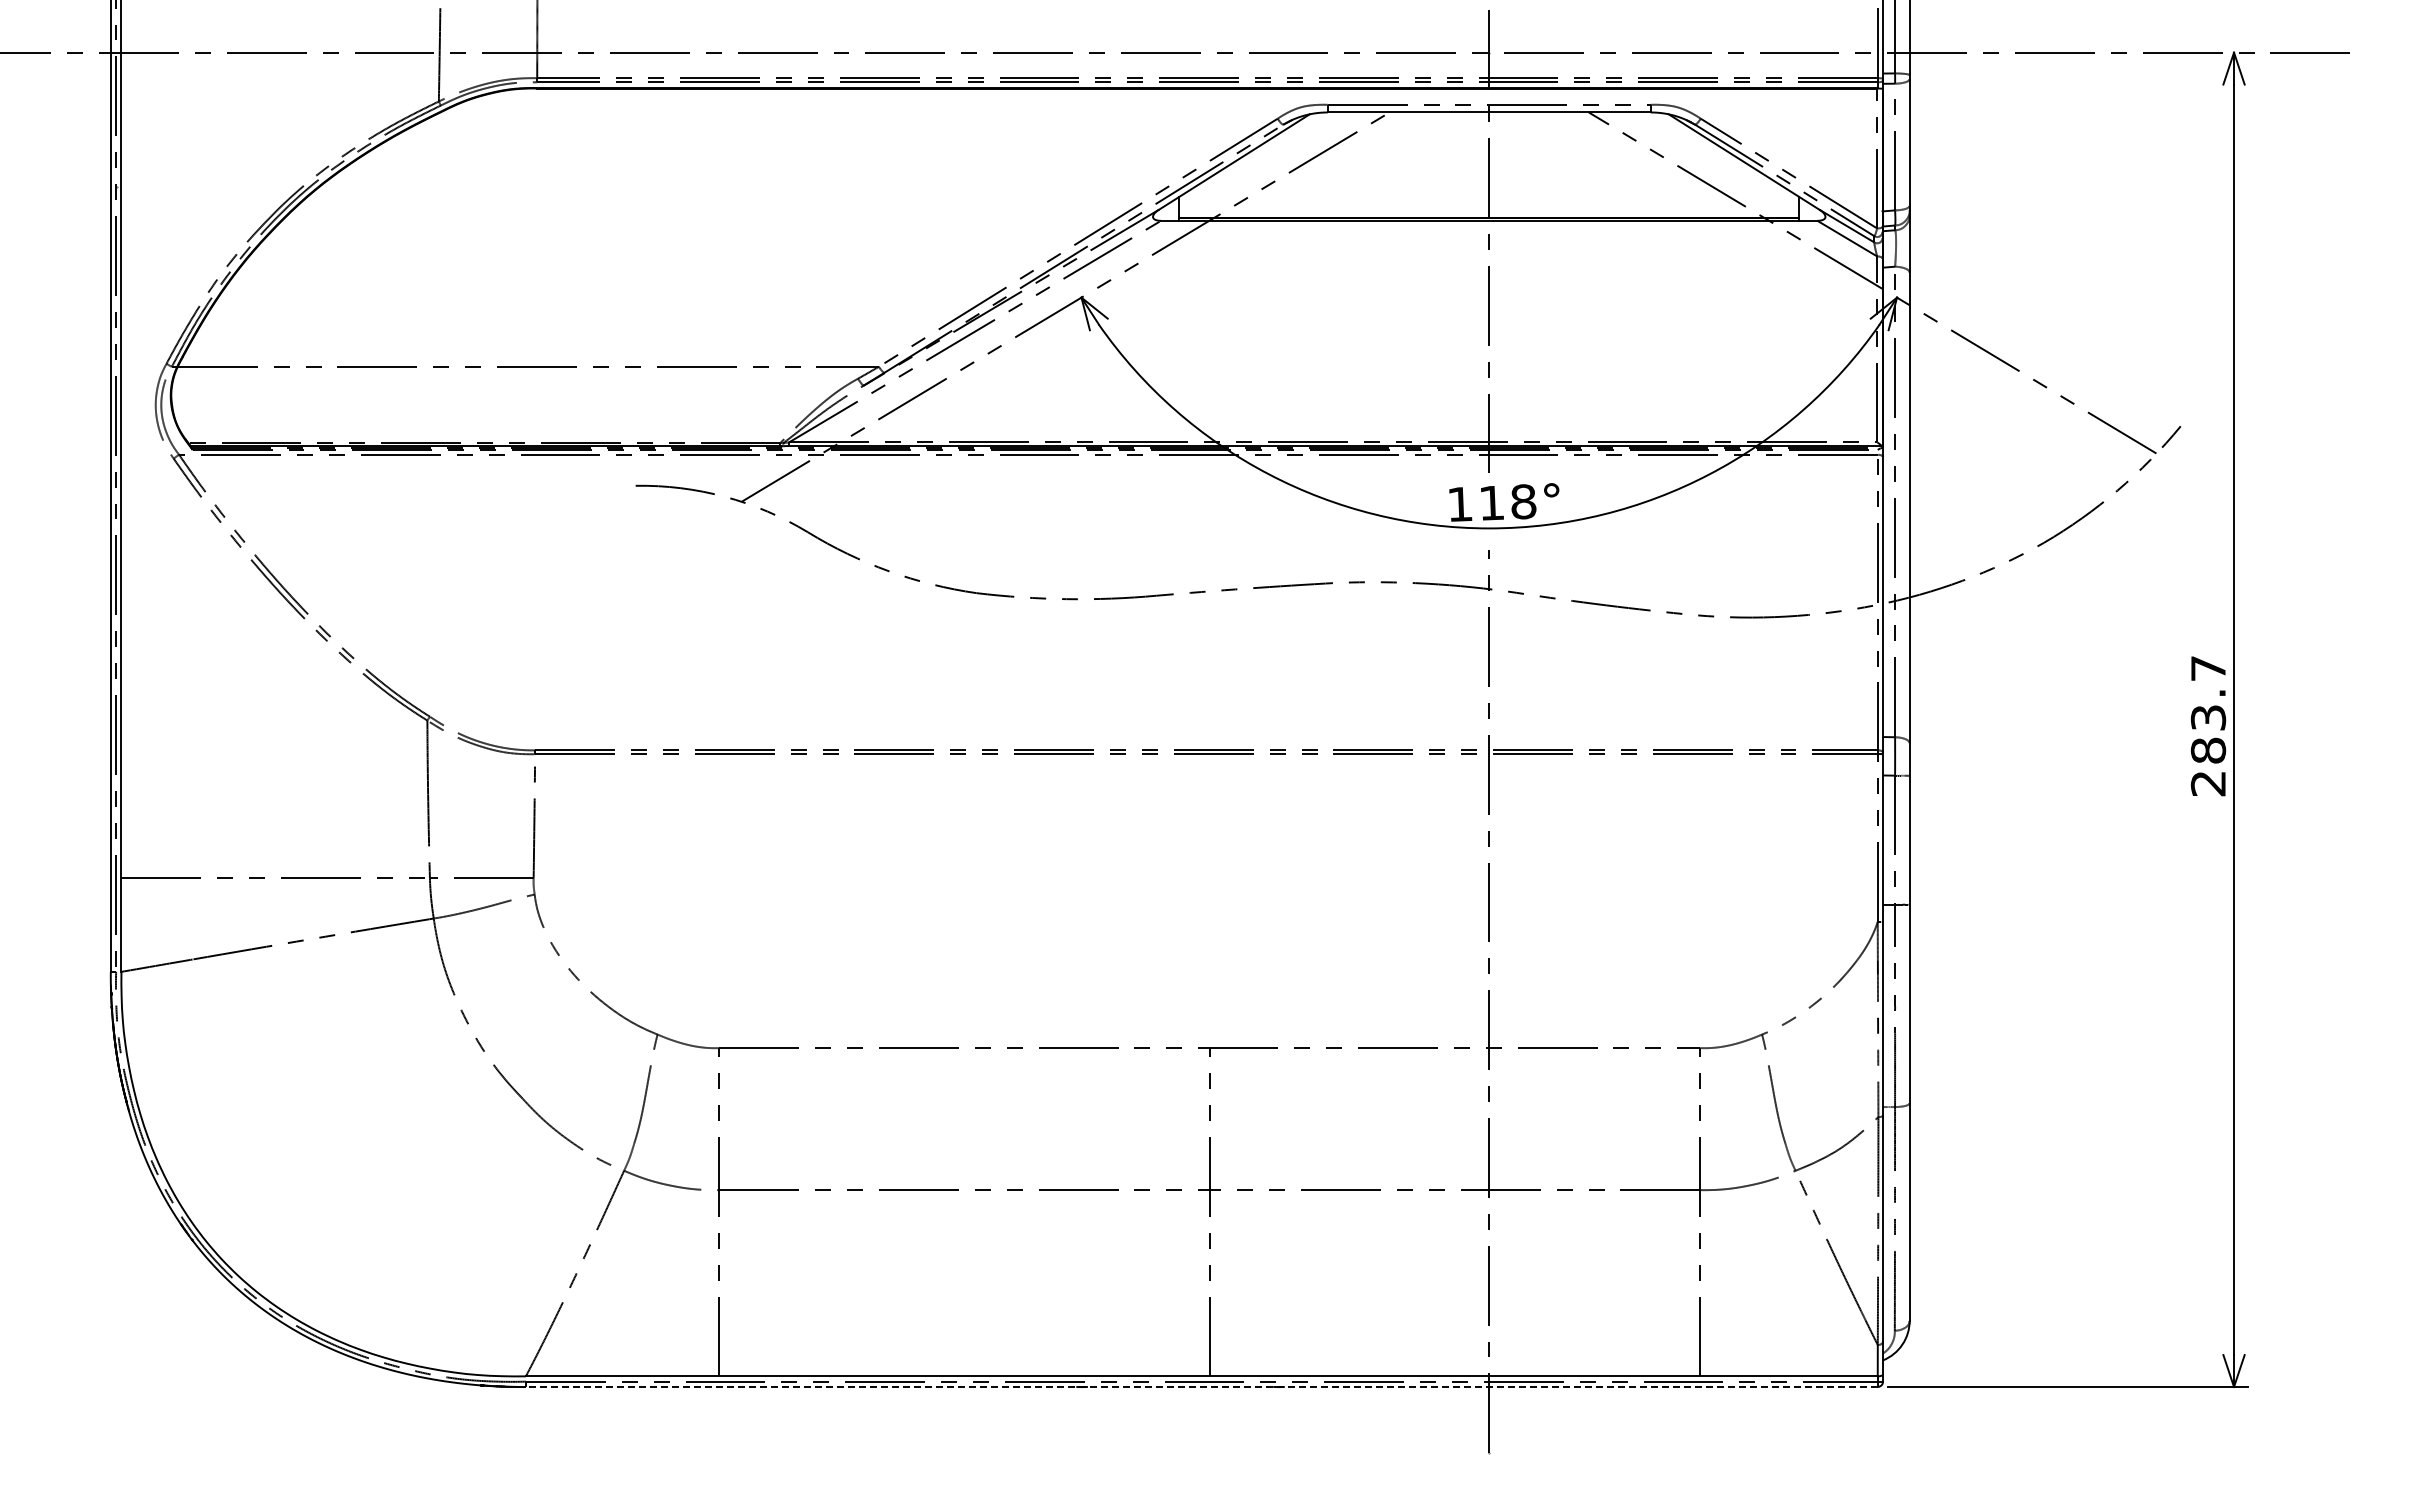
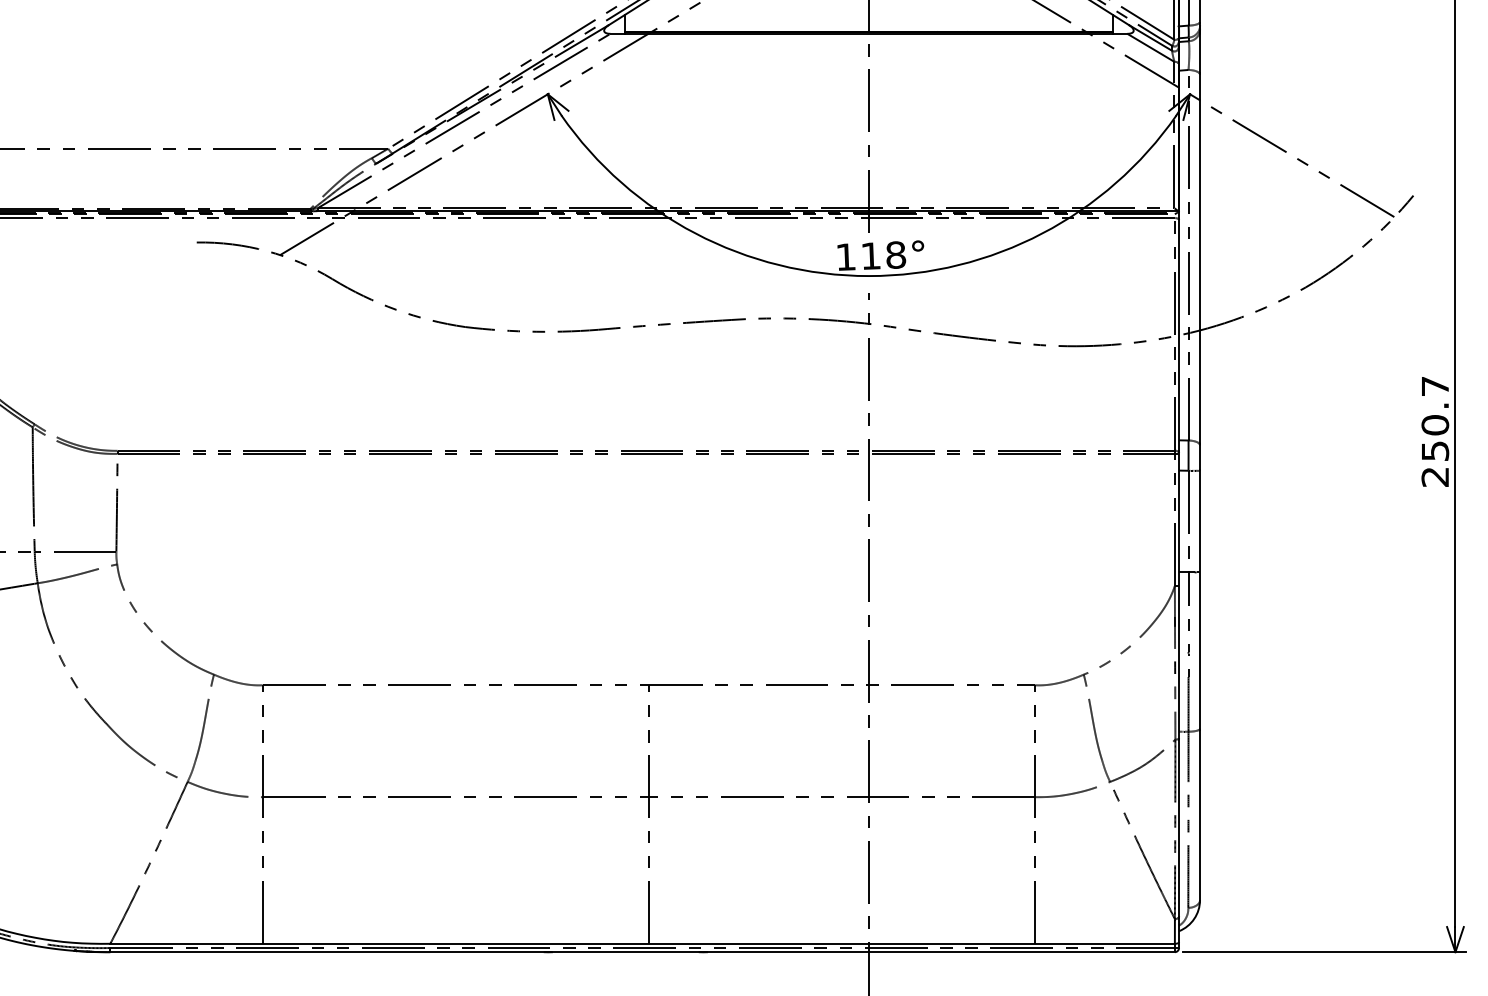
text: (2208, 733) -> (1435, 437), 283.7 -> 250.7
line: (1201, 1386) -> (642, 951), dashed -> solid

